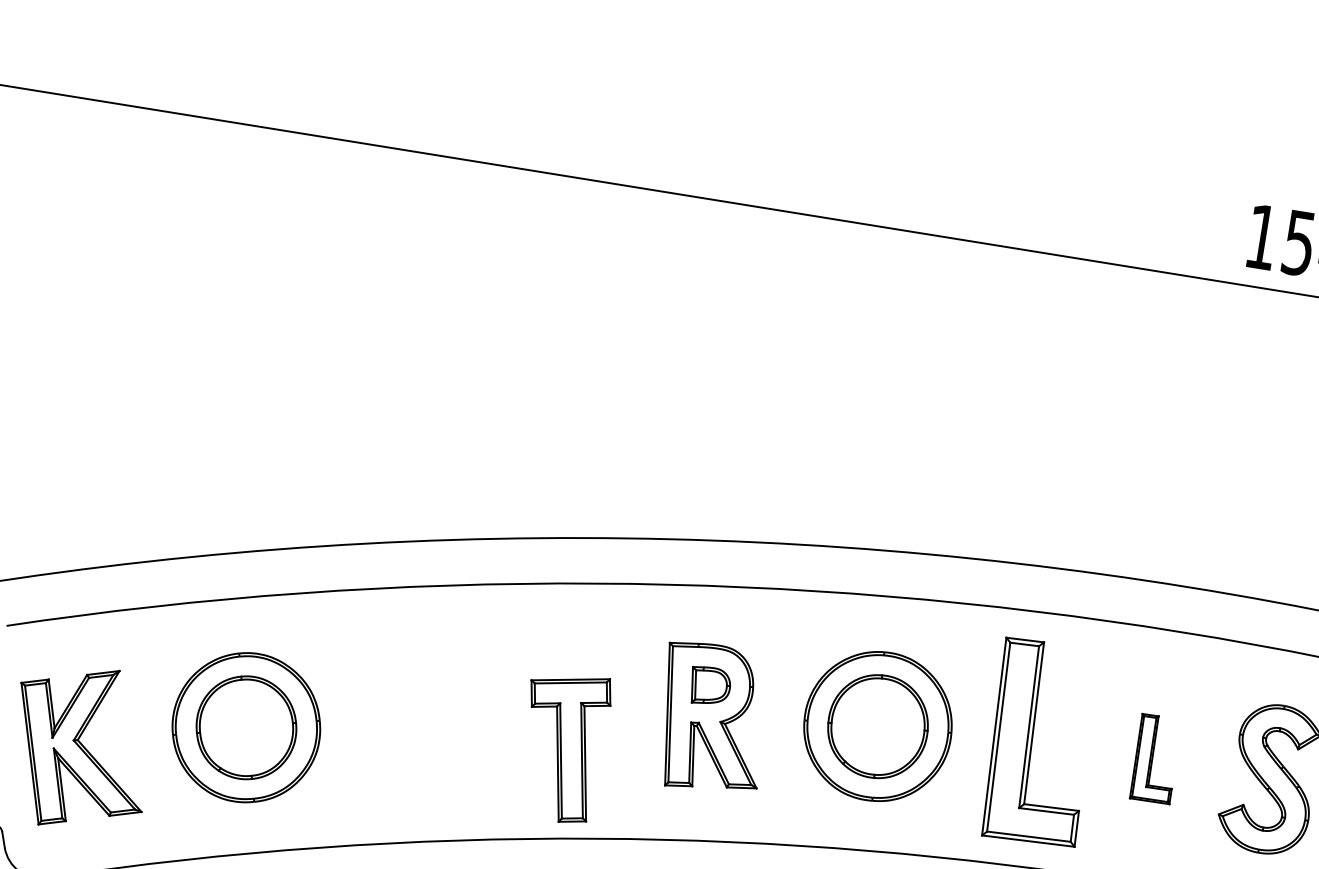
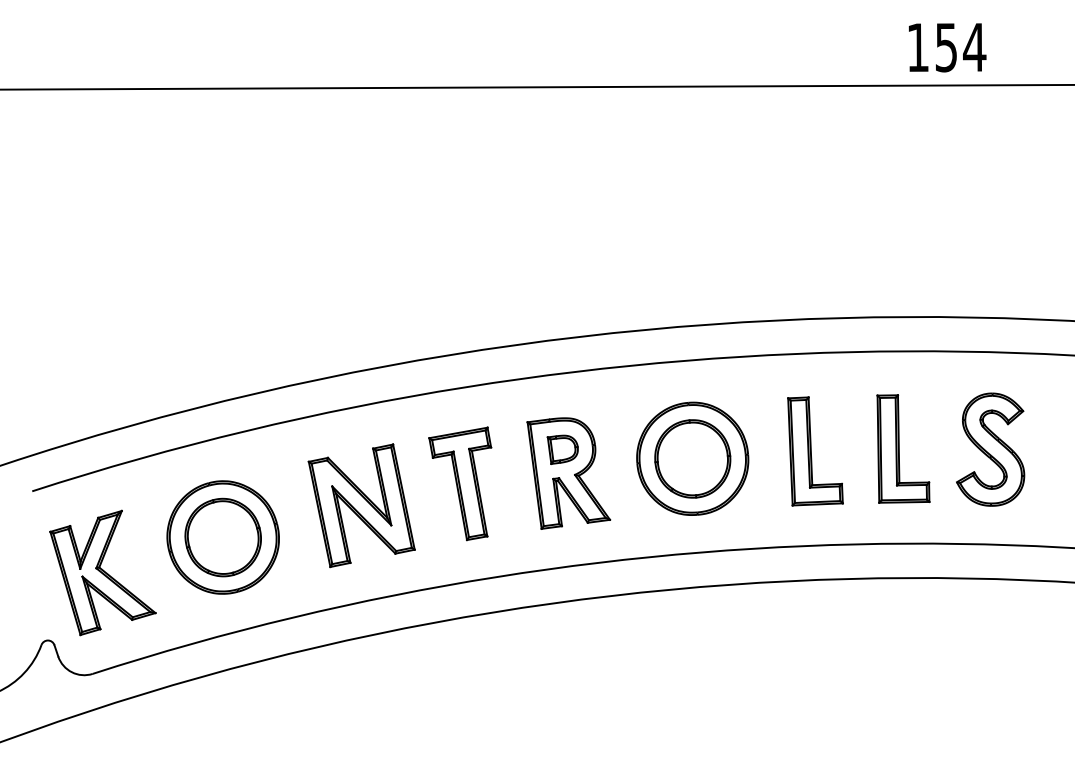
part: (434, 715) -> (361, 505), added
part: (1040, 743) -> (815, 451), size x0.71
part: (562, 746) -> (460, 483), moved
part: (1156, 758) -> (903, 448), size x1.67

